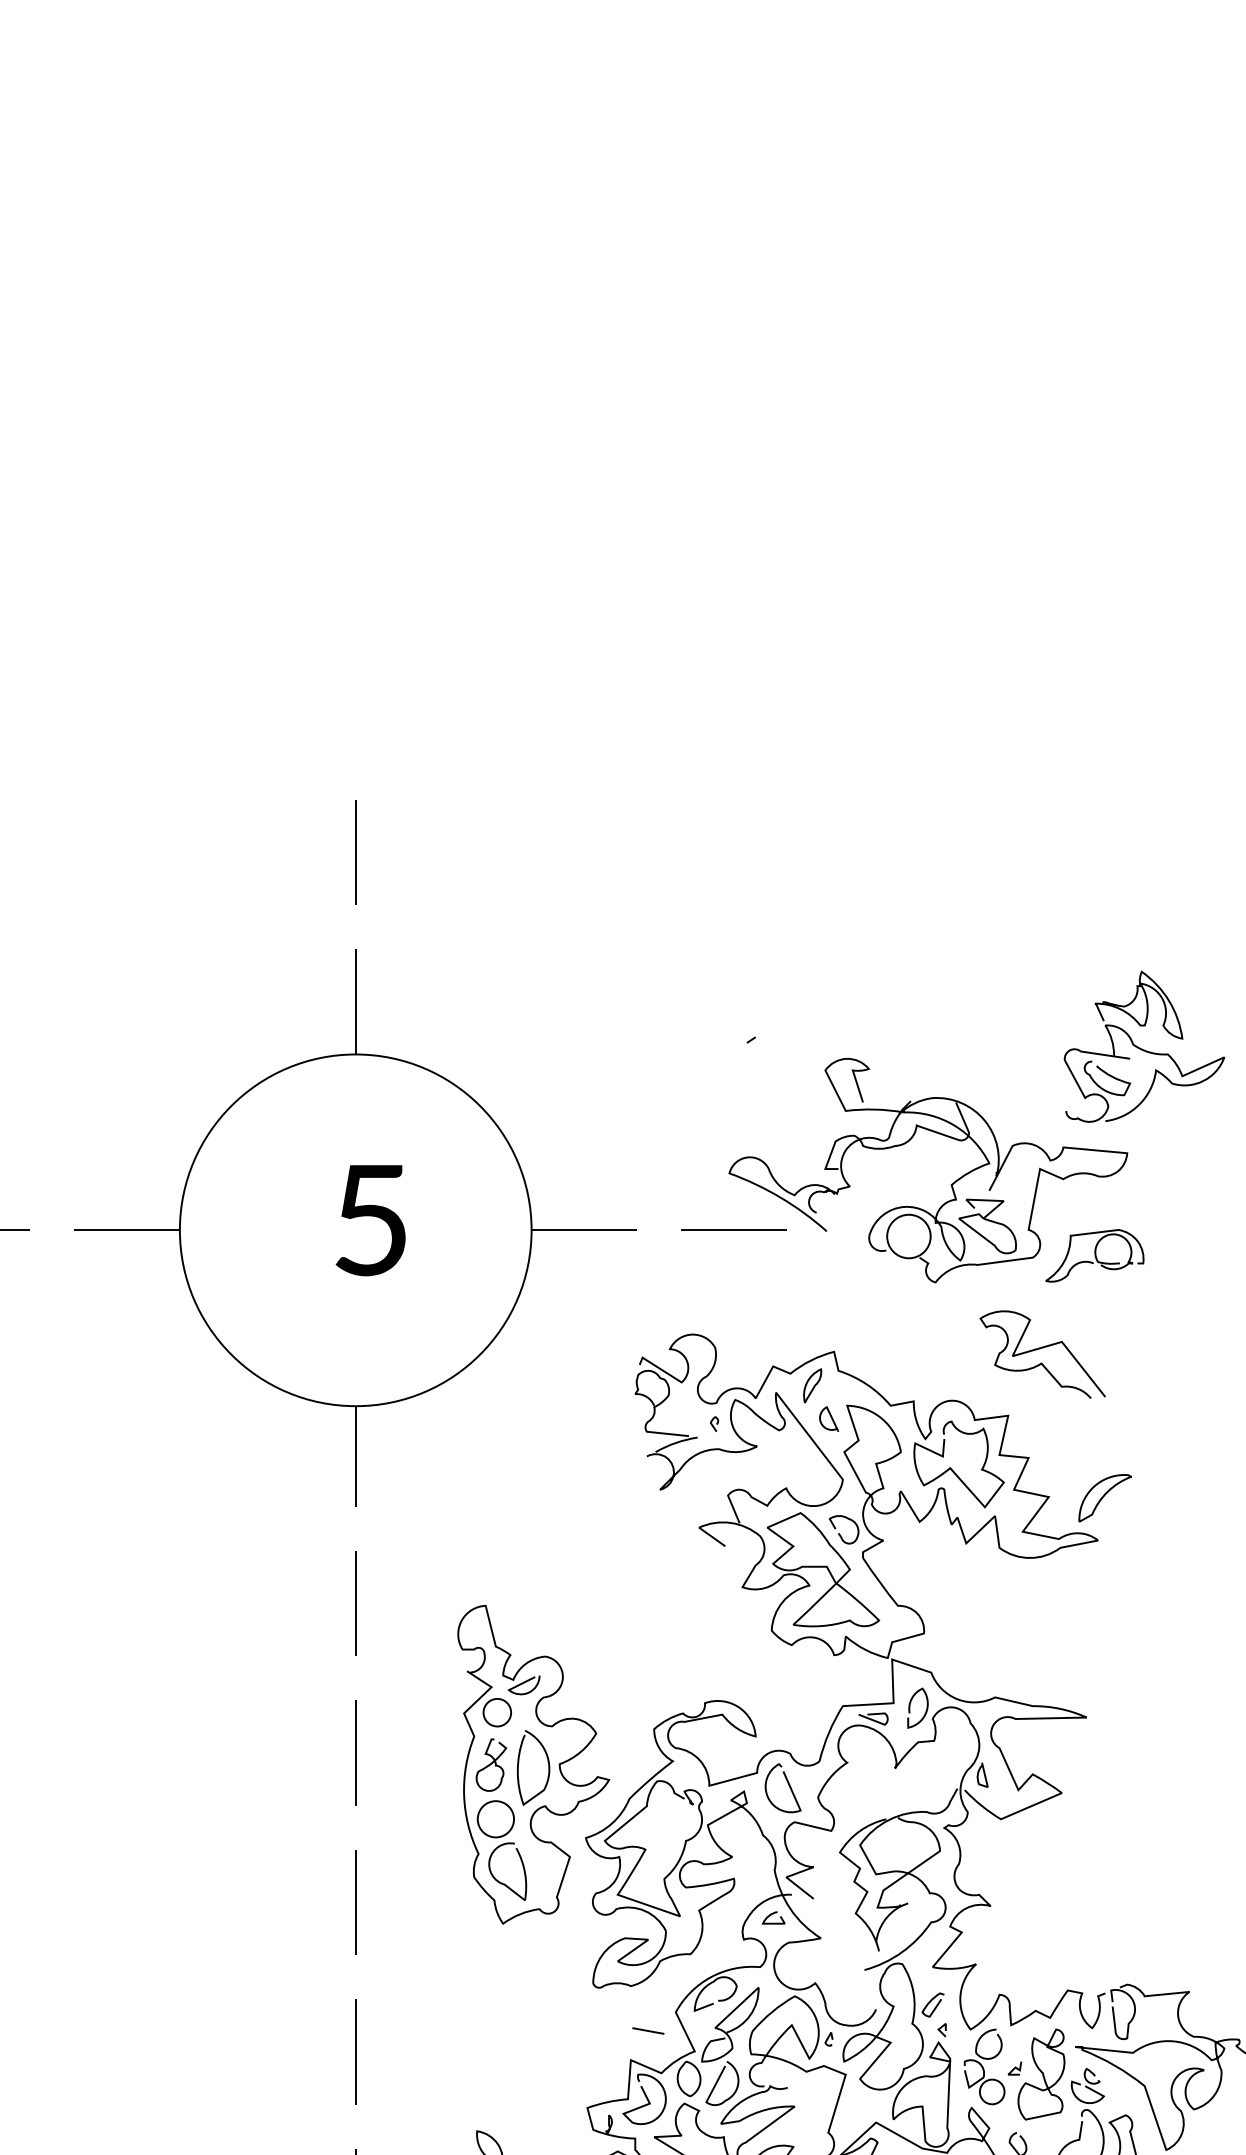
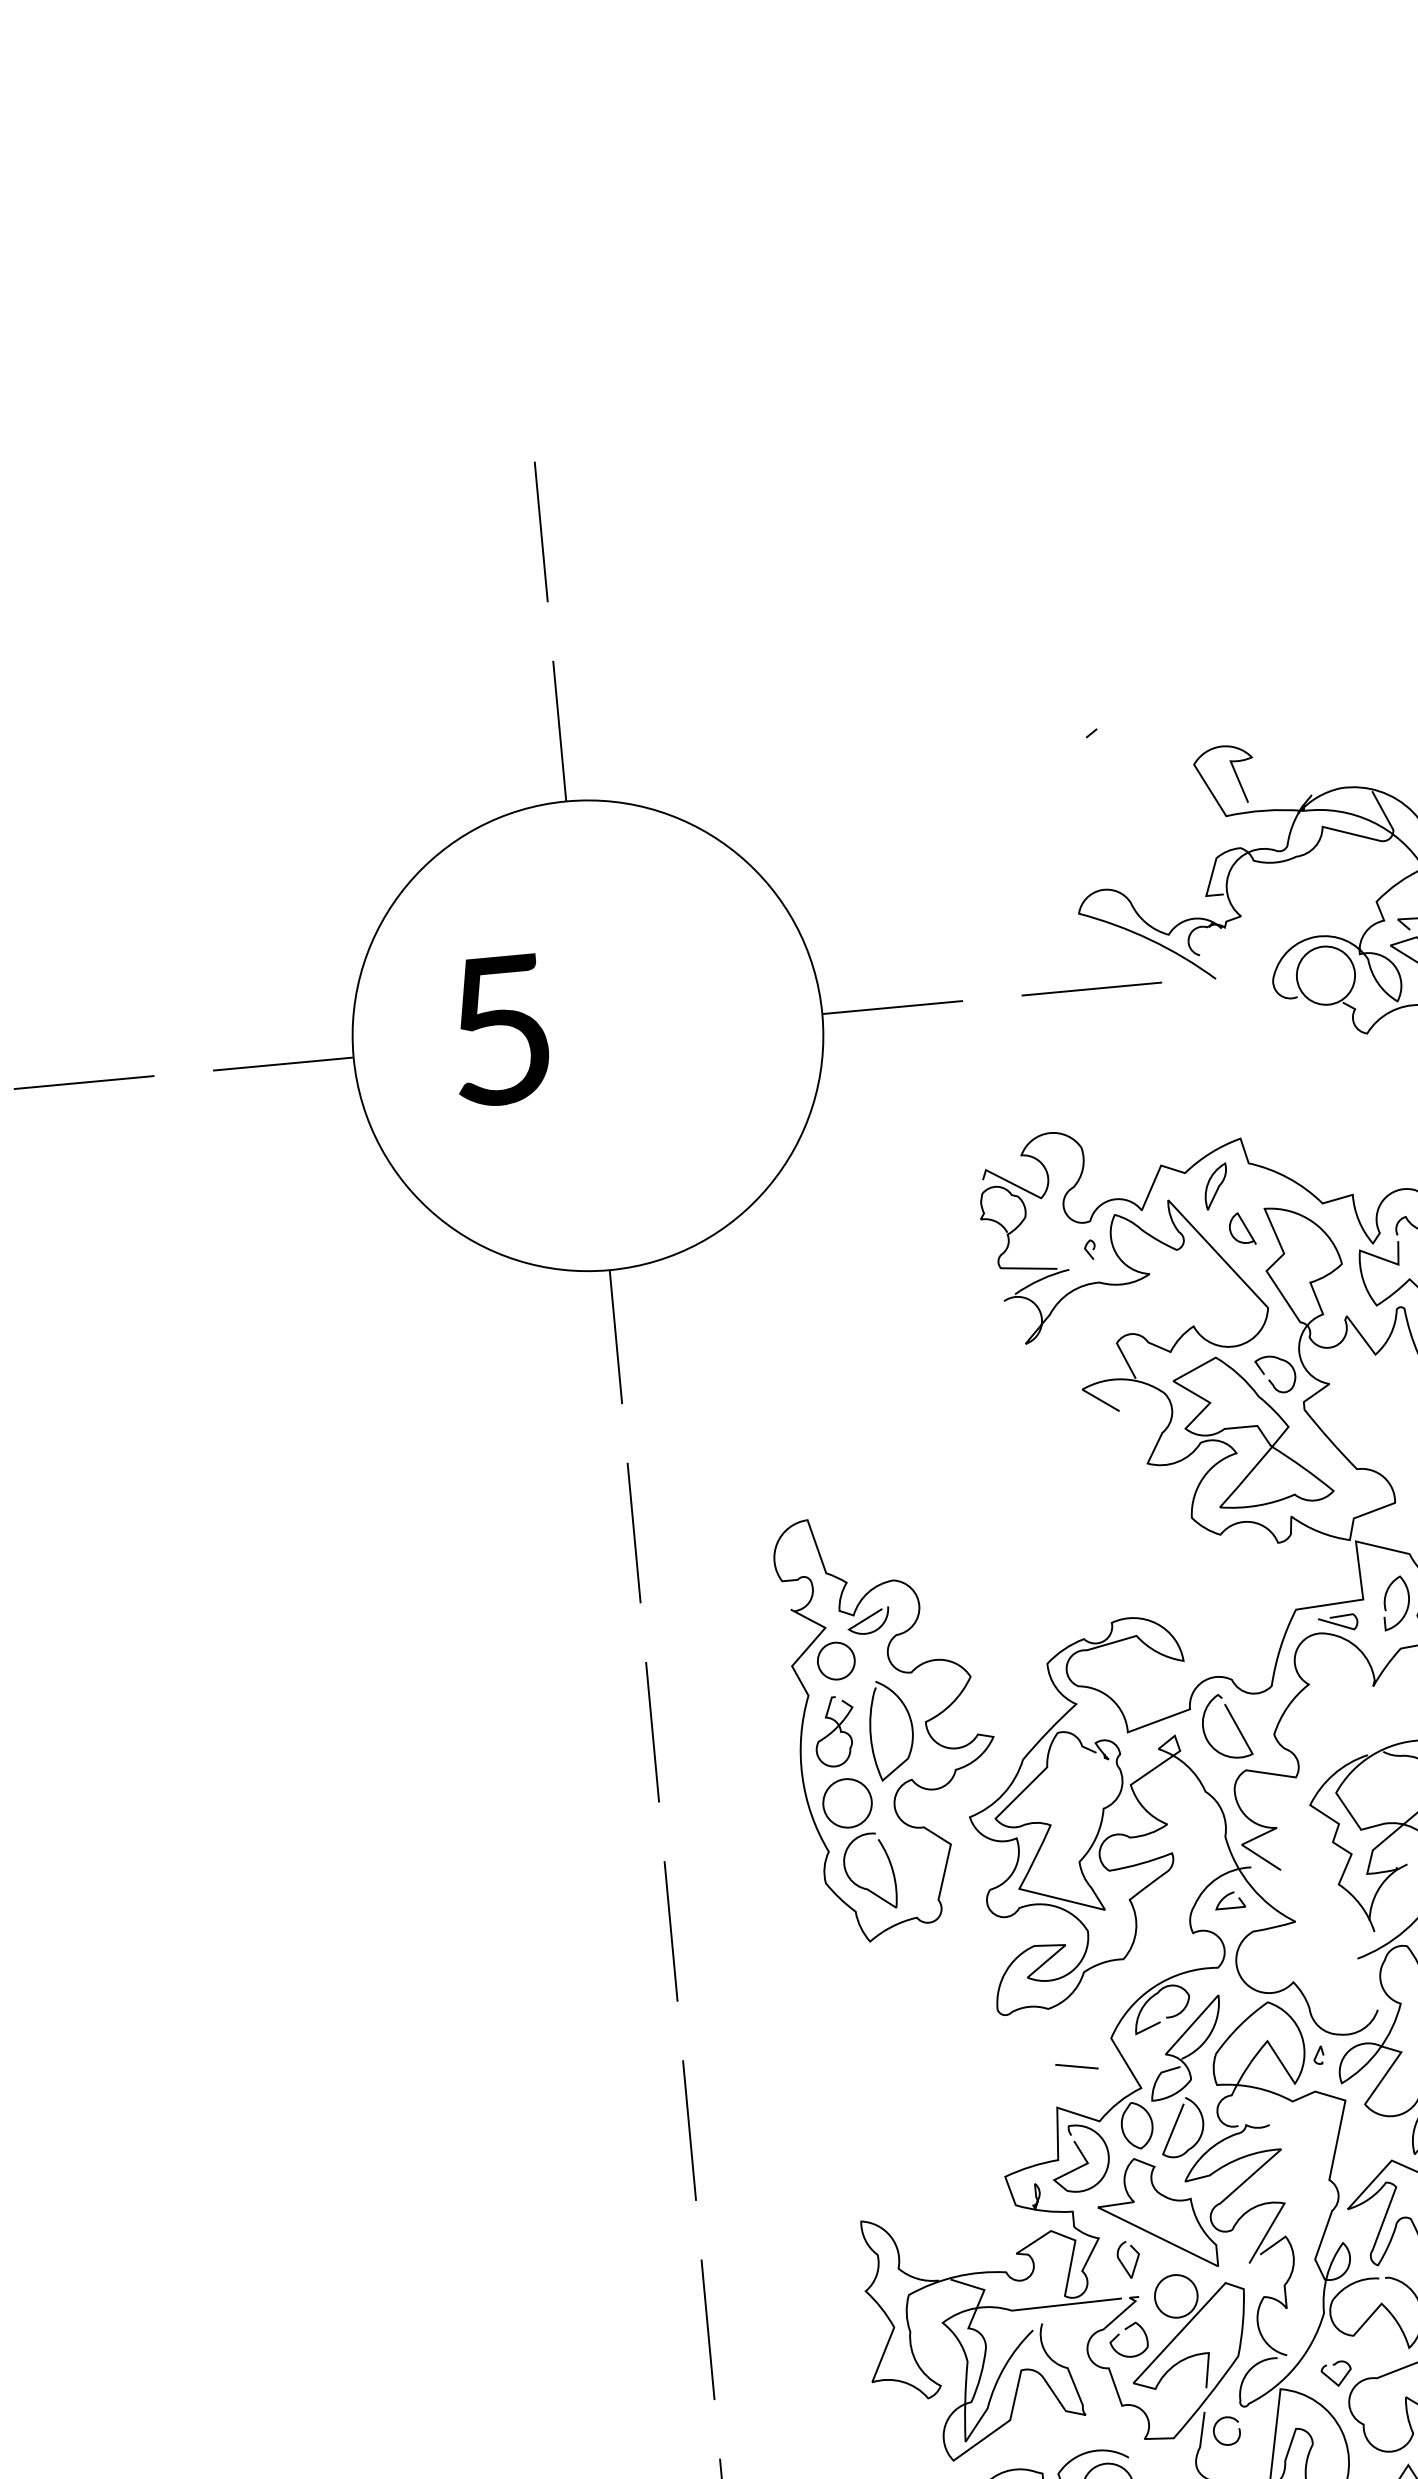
text: (370, 1220) -> (499, 1030), moved

